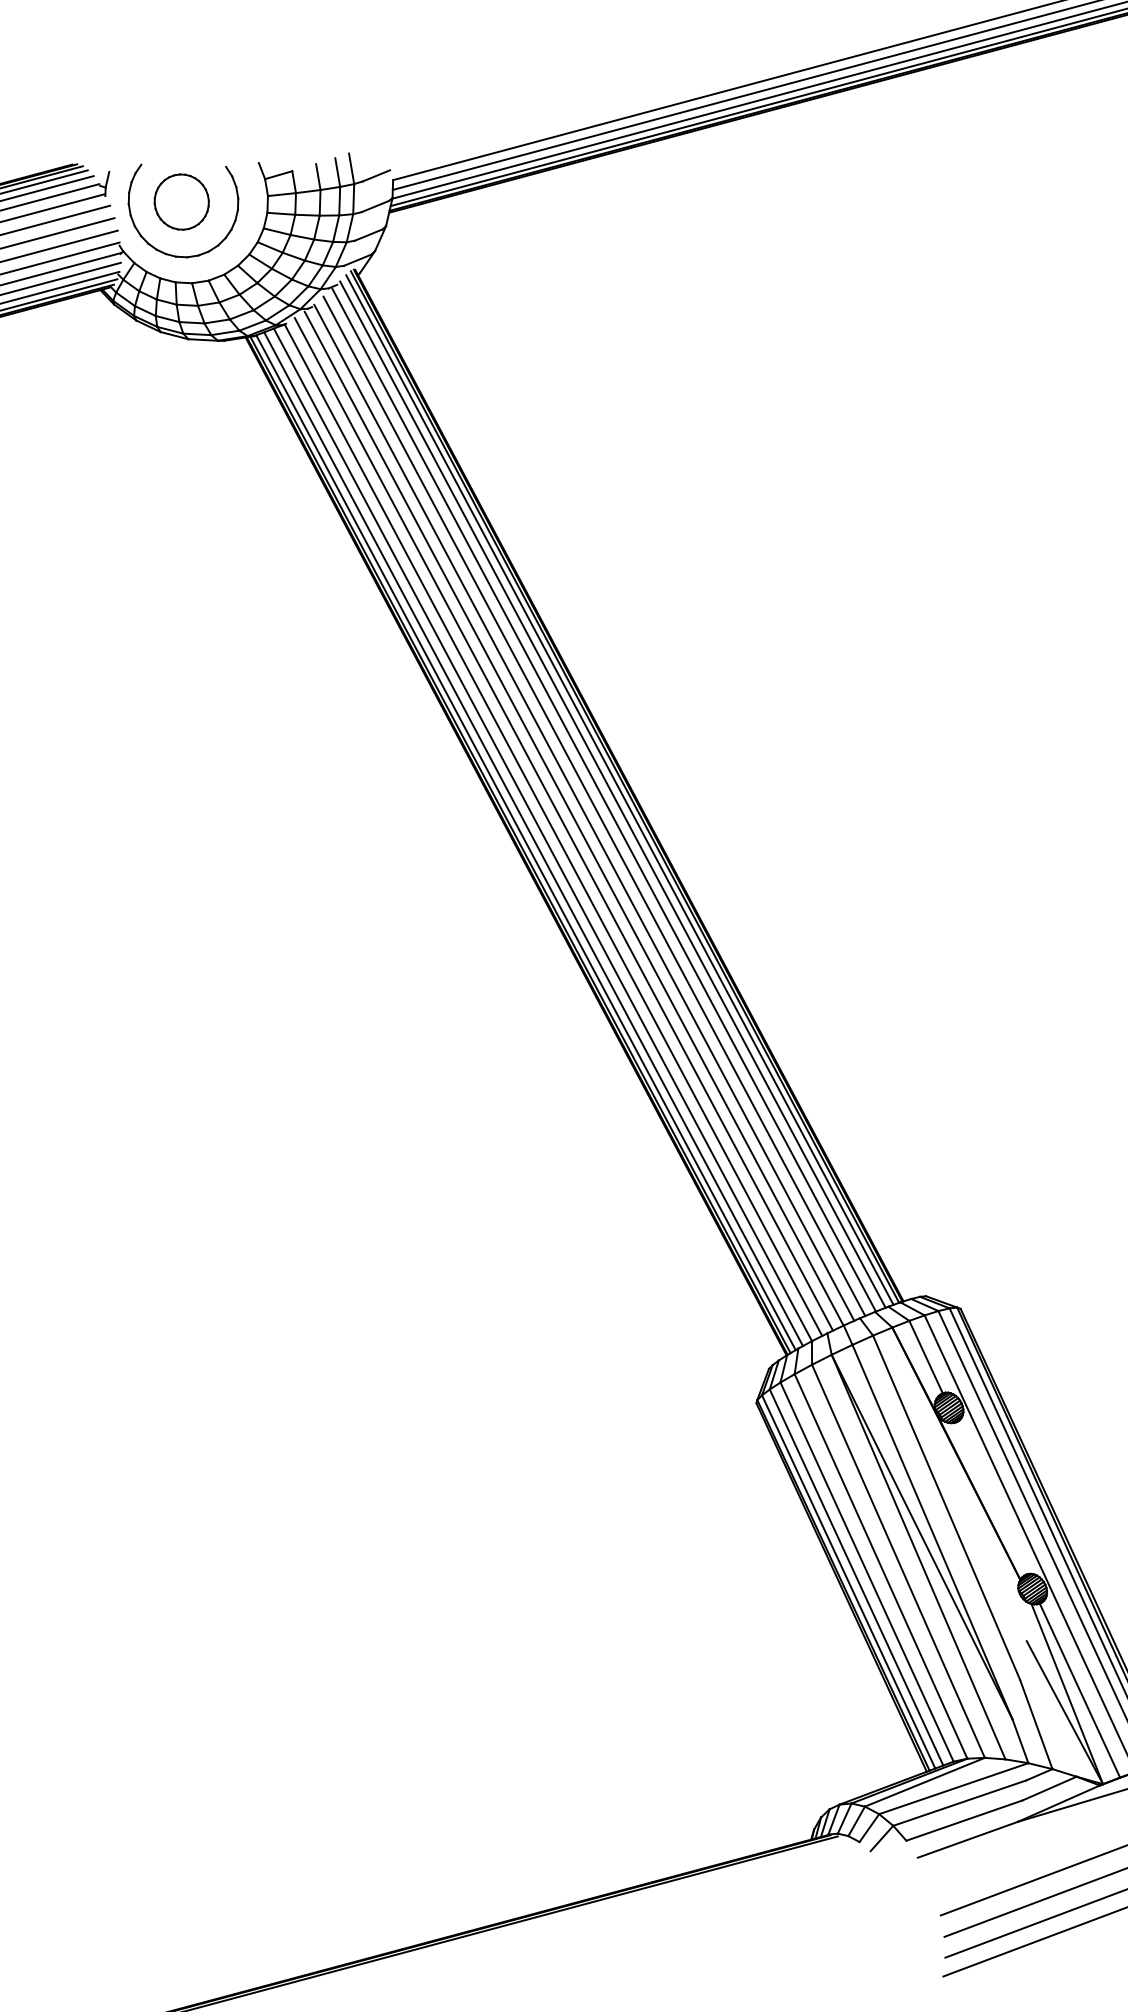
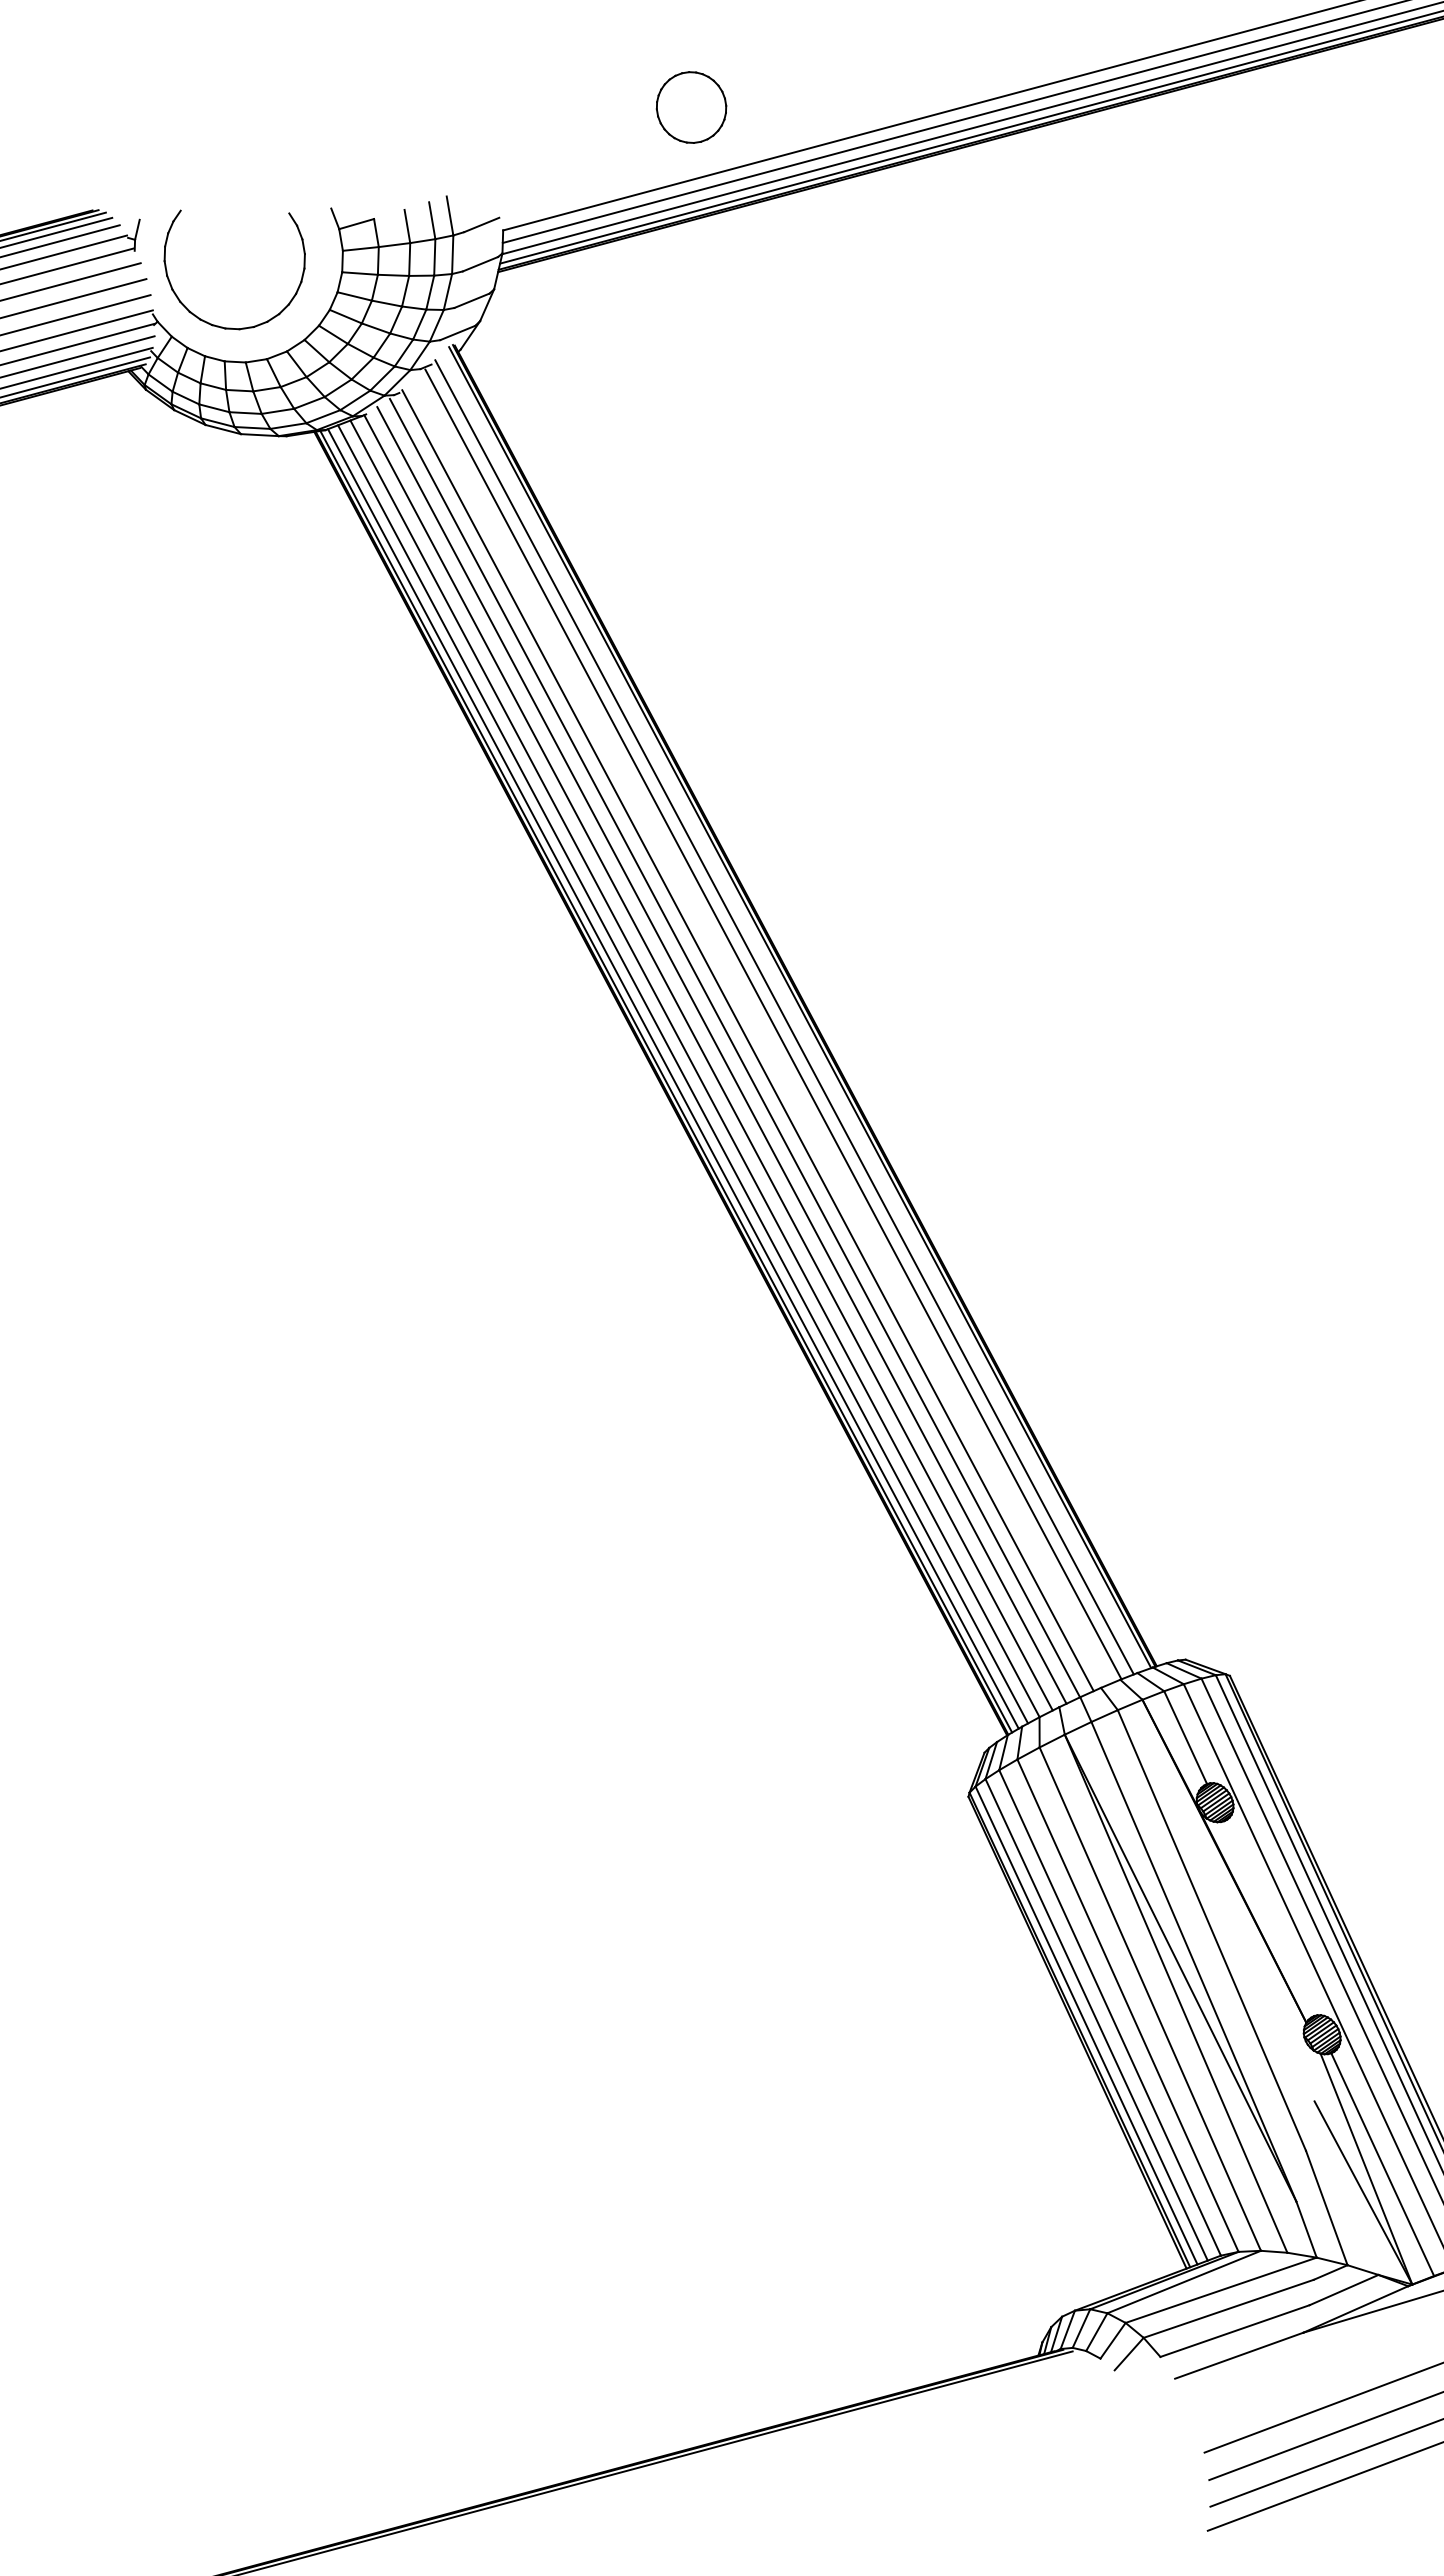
part: (181, 202) -> (691, 107), moved
line: (619, 790) -> (793, 1011), removed
line: (594, 806) -> (760, 1032), removed

